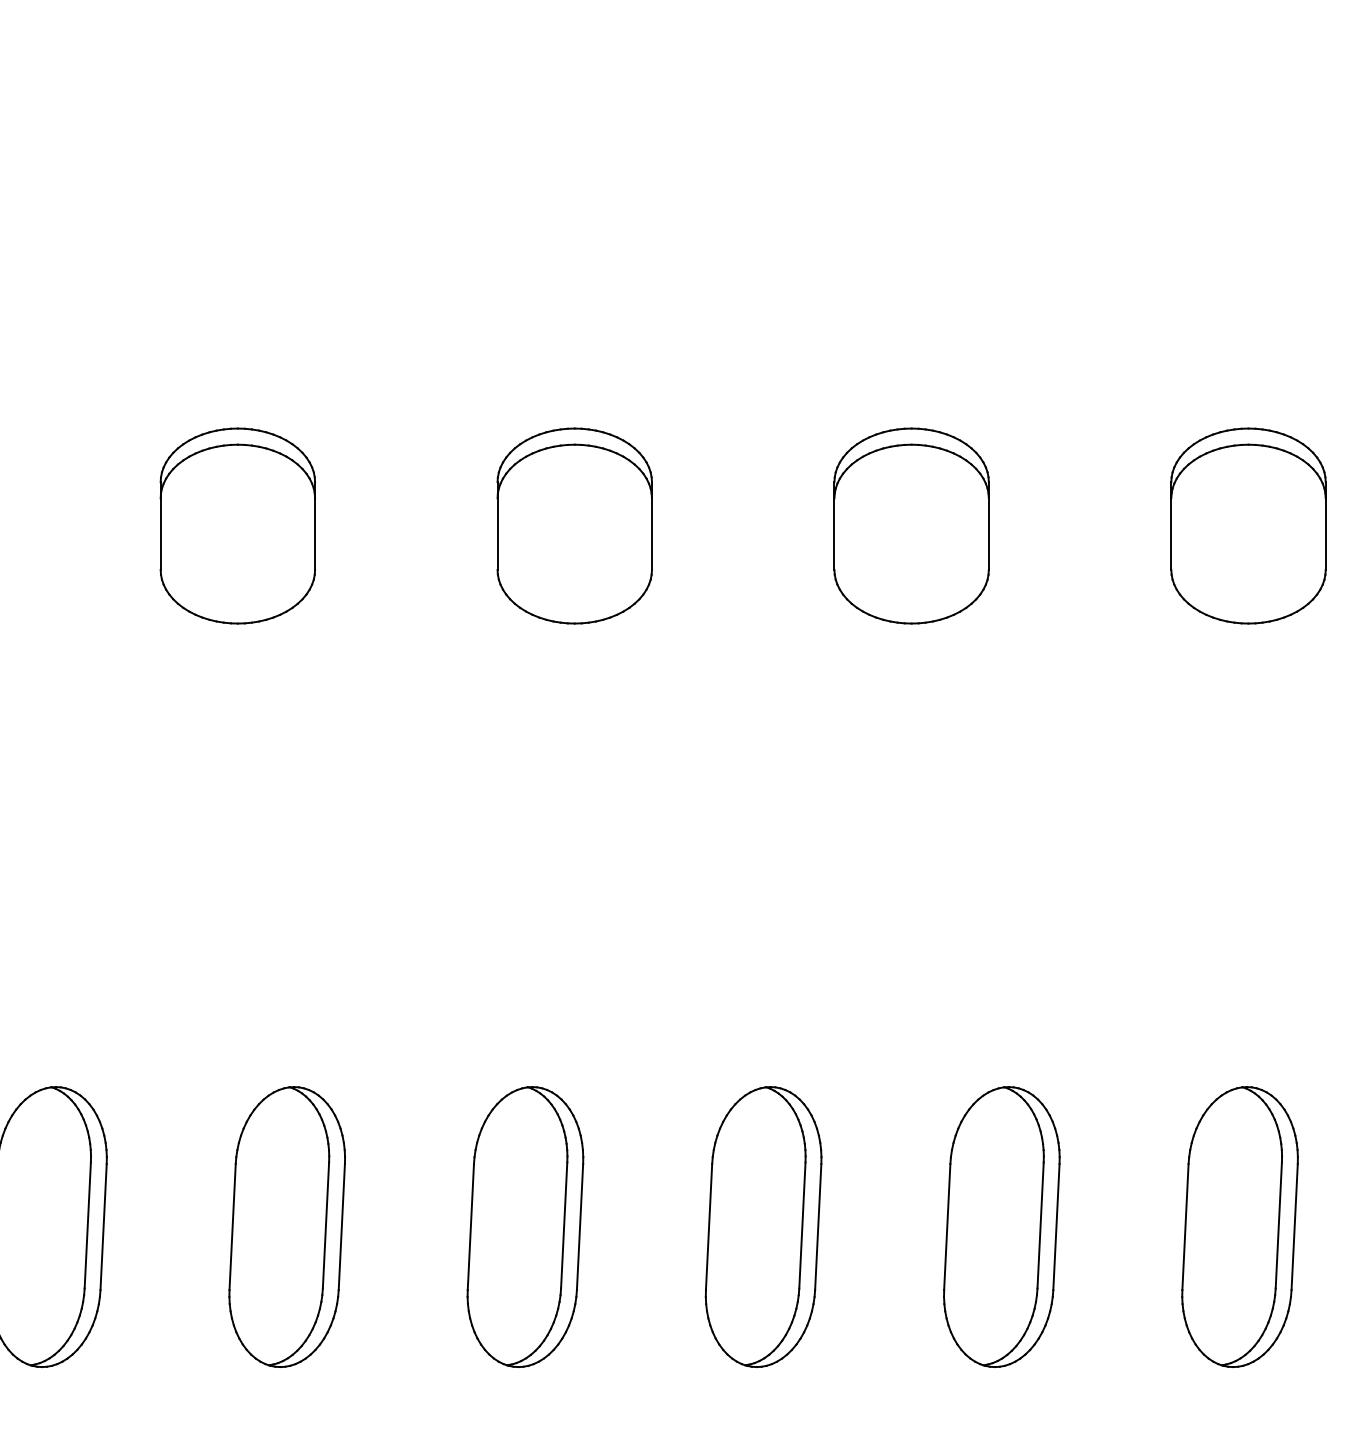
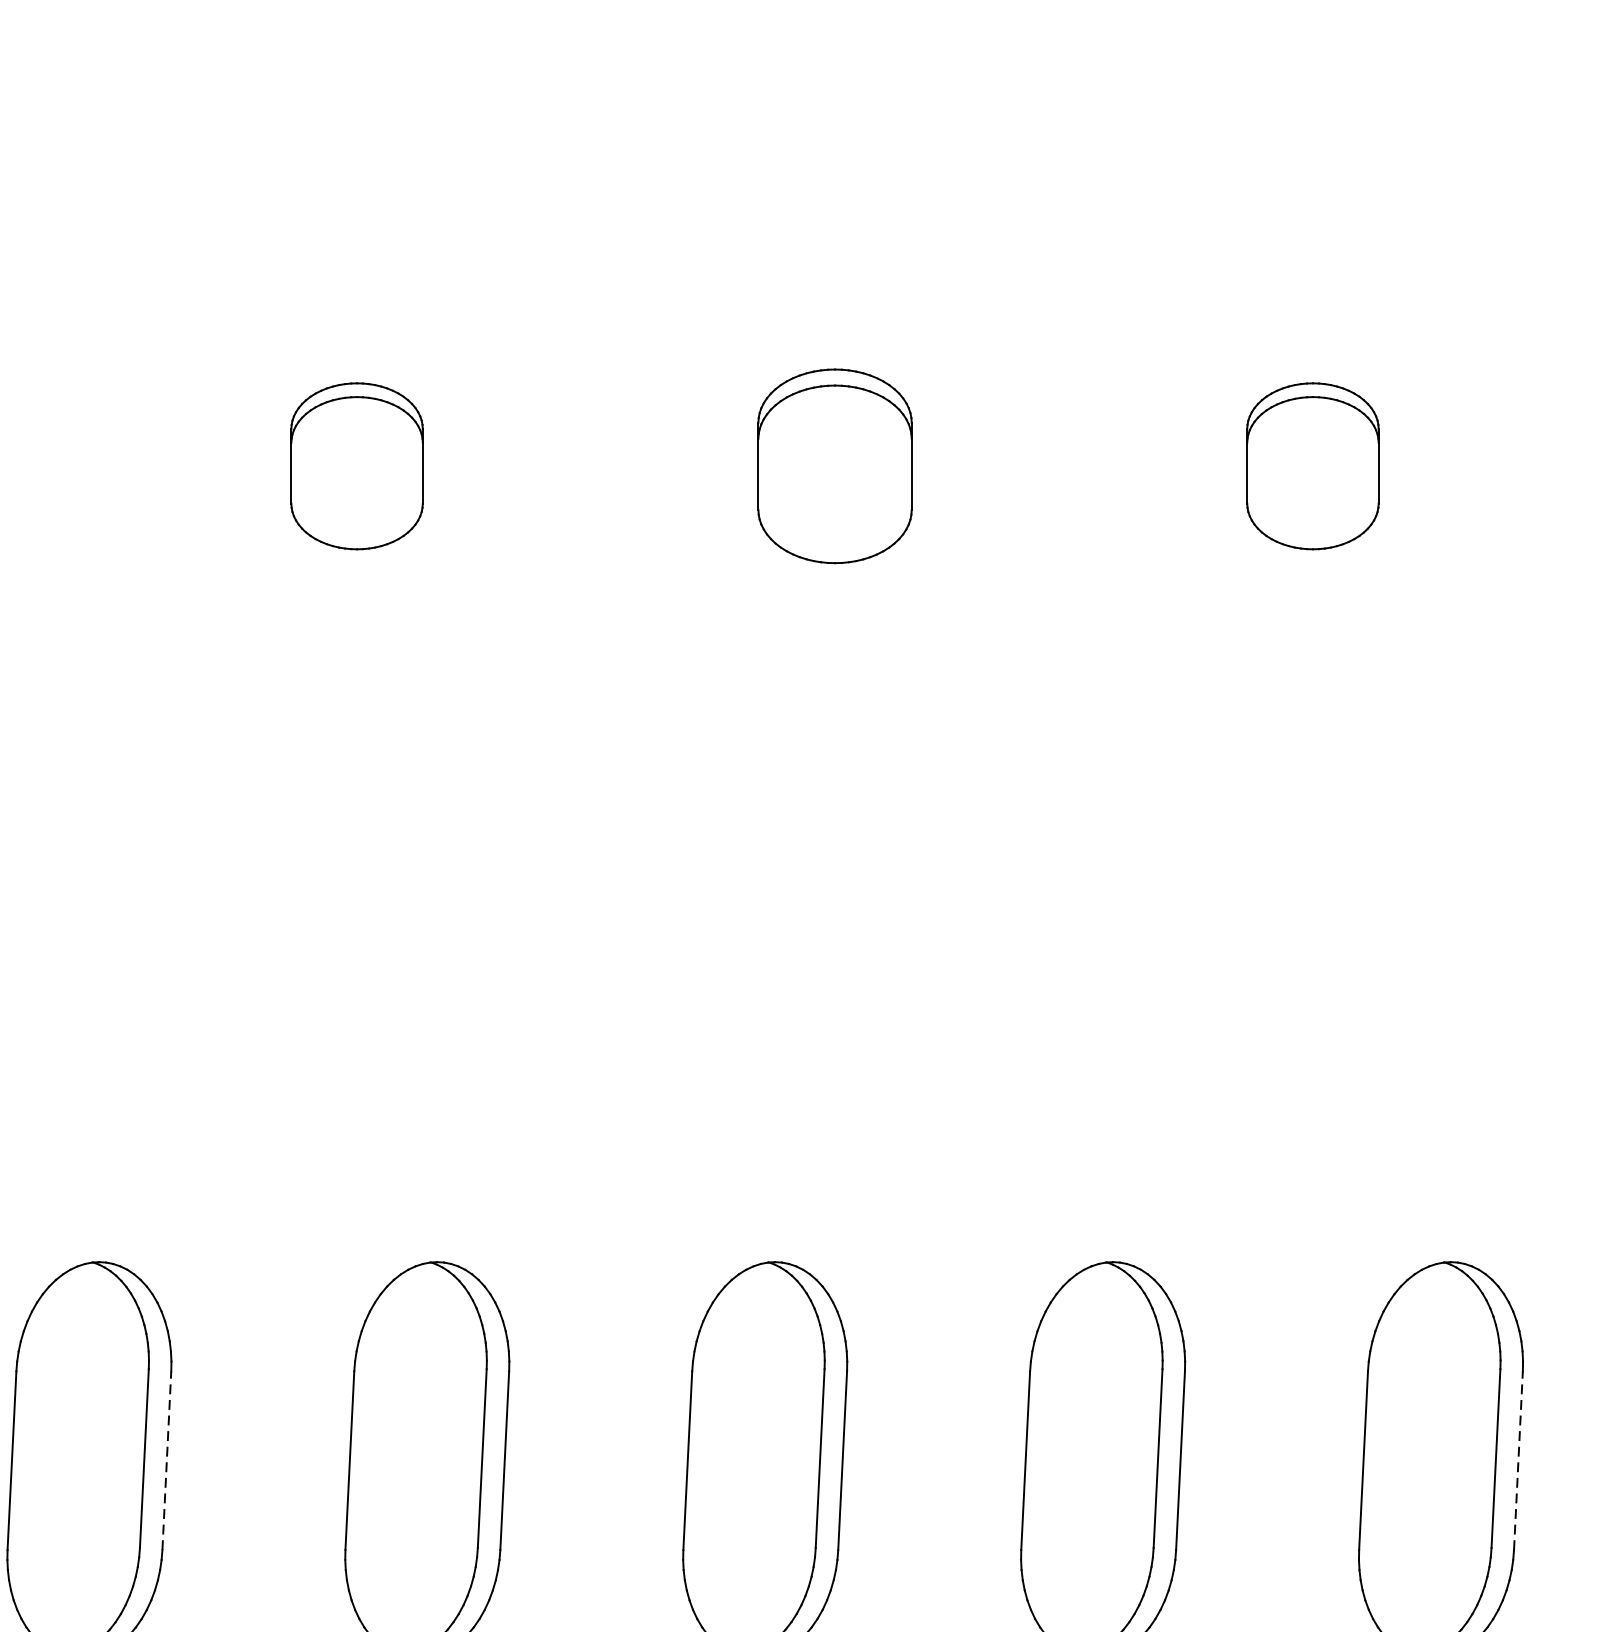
part: (237, 525) -> (356, 465), size x0.6
part: (574, 525) -> (834, 465), size x0.7
part: (911, 525) -> (1312, 465), size x0.6
line: (103, 1226) -> (166, 1459), solid -> dashed
line: (1056, 1226) -> (1518, 1459), solid -> dashed

